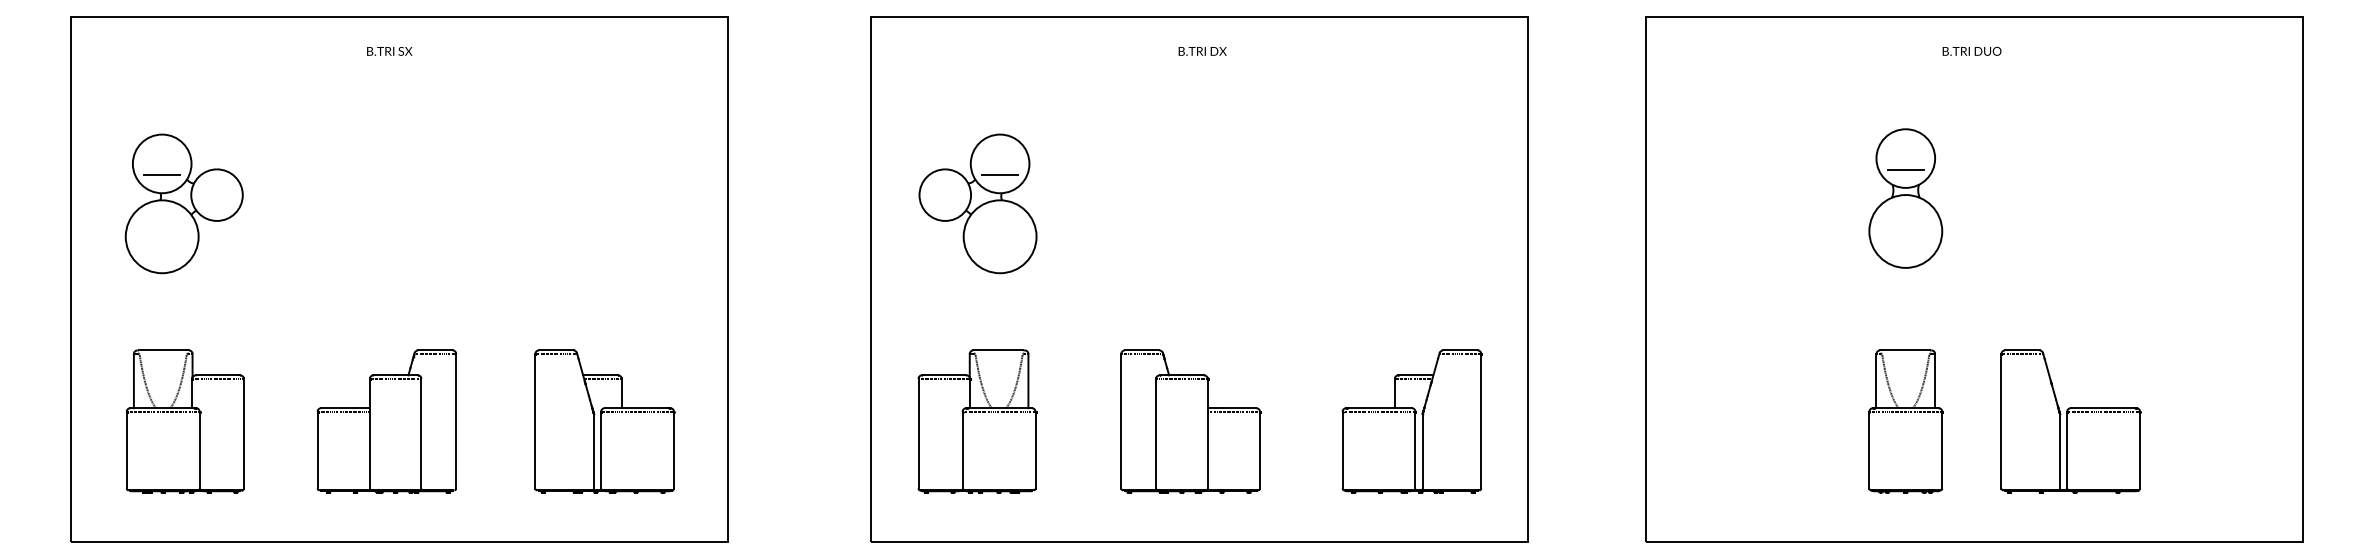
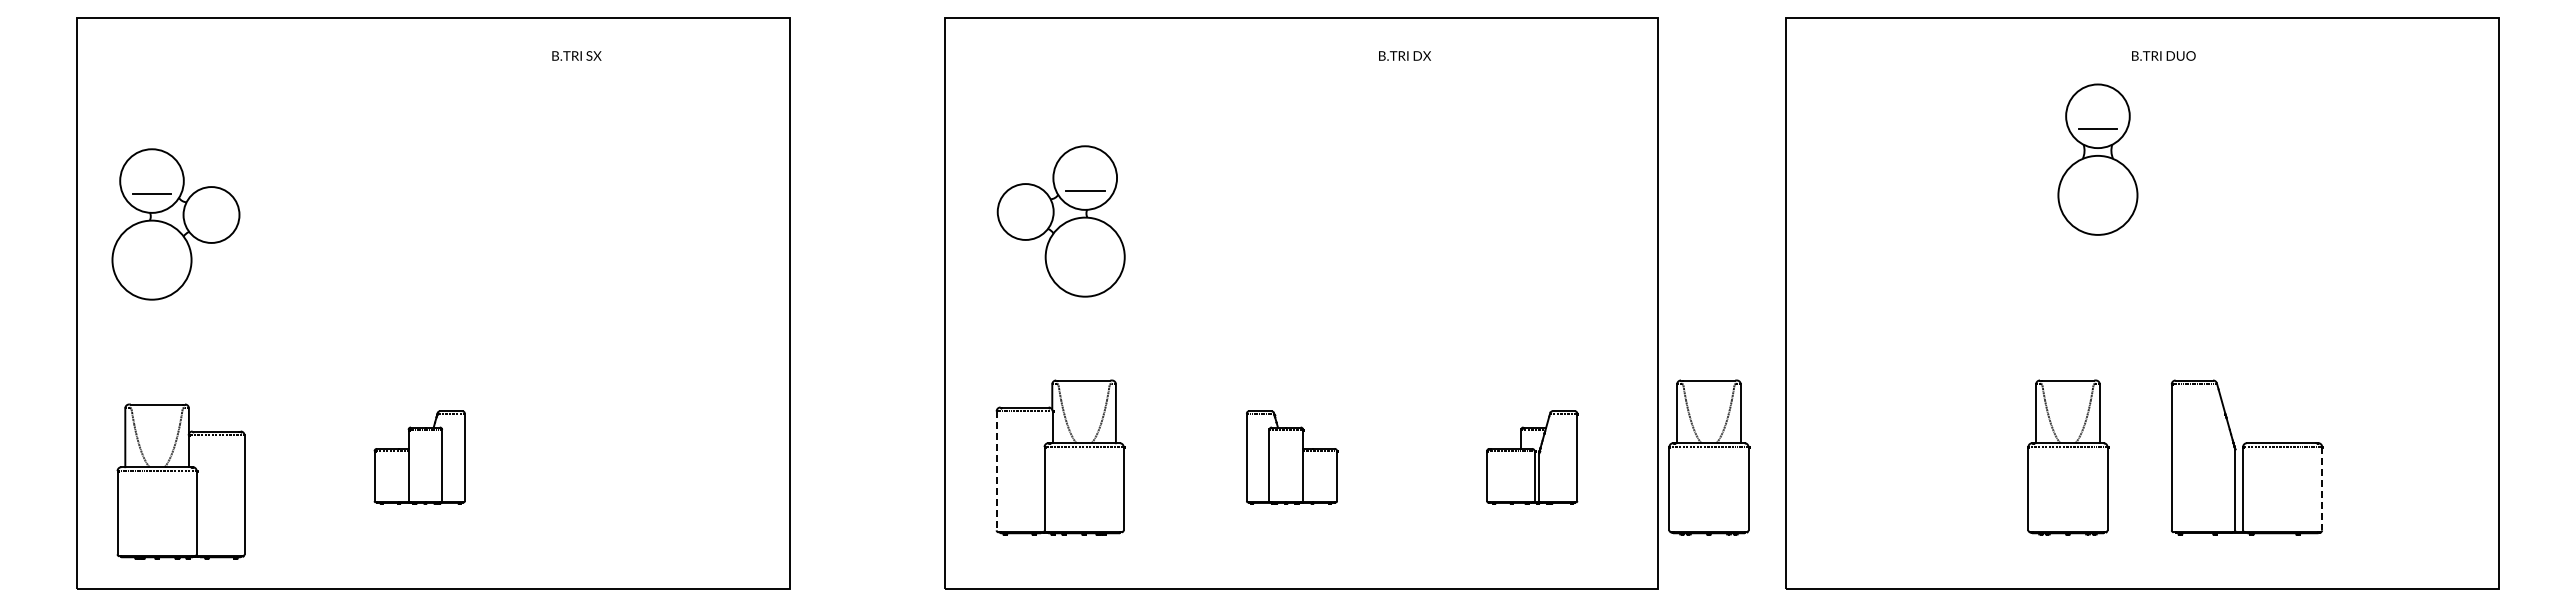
text: (389, 50) -> (576, 55), moved
text: (1202, 50) -> (1404, 55), moved
text: (1971, 50) -> (2163, 55), moved
part: (1905, 198) -> (2097, 159), moved
part: (183, 203) -> (175, 224), moved
part: (184, 421) -> (180, 481), moved
part: (386, 421) -> (419, 457), size x0.6
part: (605, 421) -> (656, 457), removed
part: (1190, 421) -> (1291, 457), size x0.6
part: (1412, 421) -> (1532, 457), size x0.6
part: (1575, 421) -> (1709, 457), added
line: (918, 433) -> (996, 470), solid -> dashed
line: (2140, 449) -> (2322, 488), solid -> dashed

